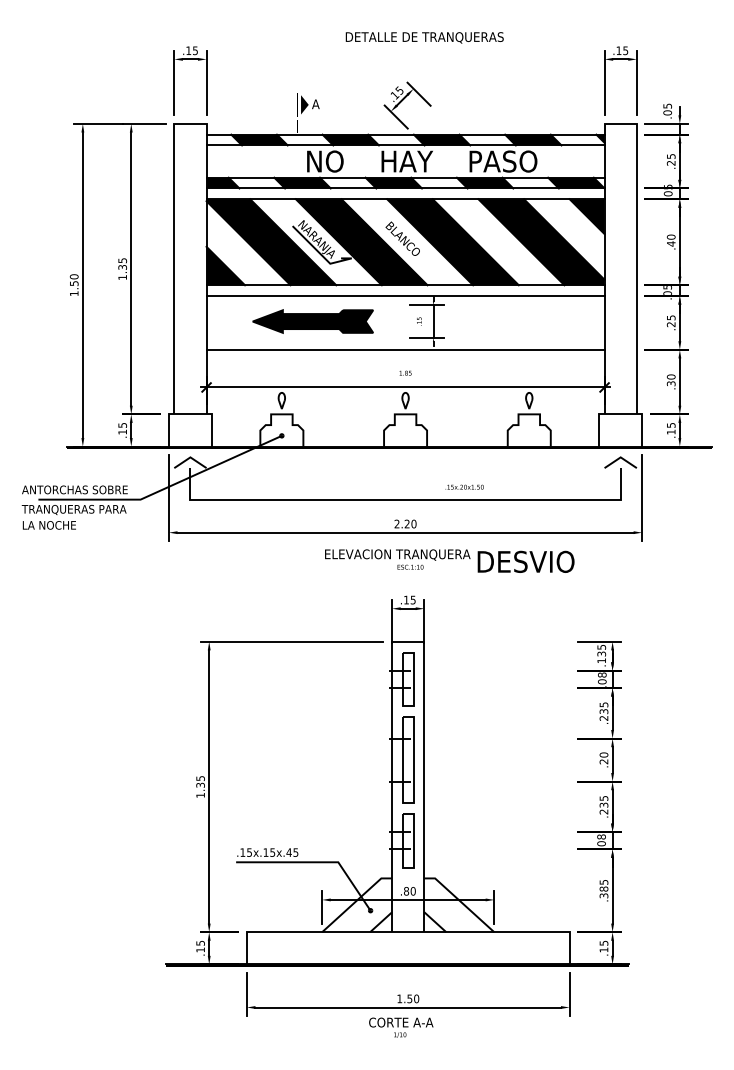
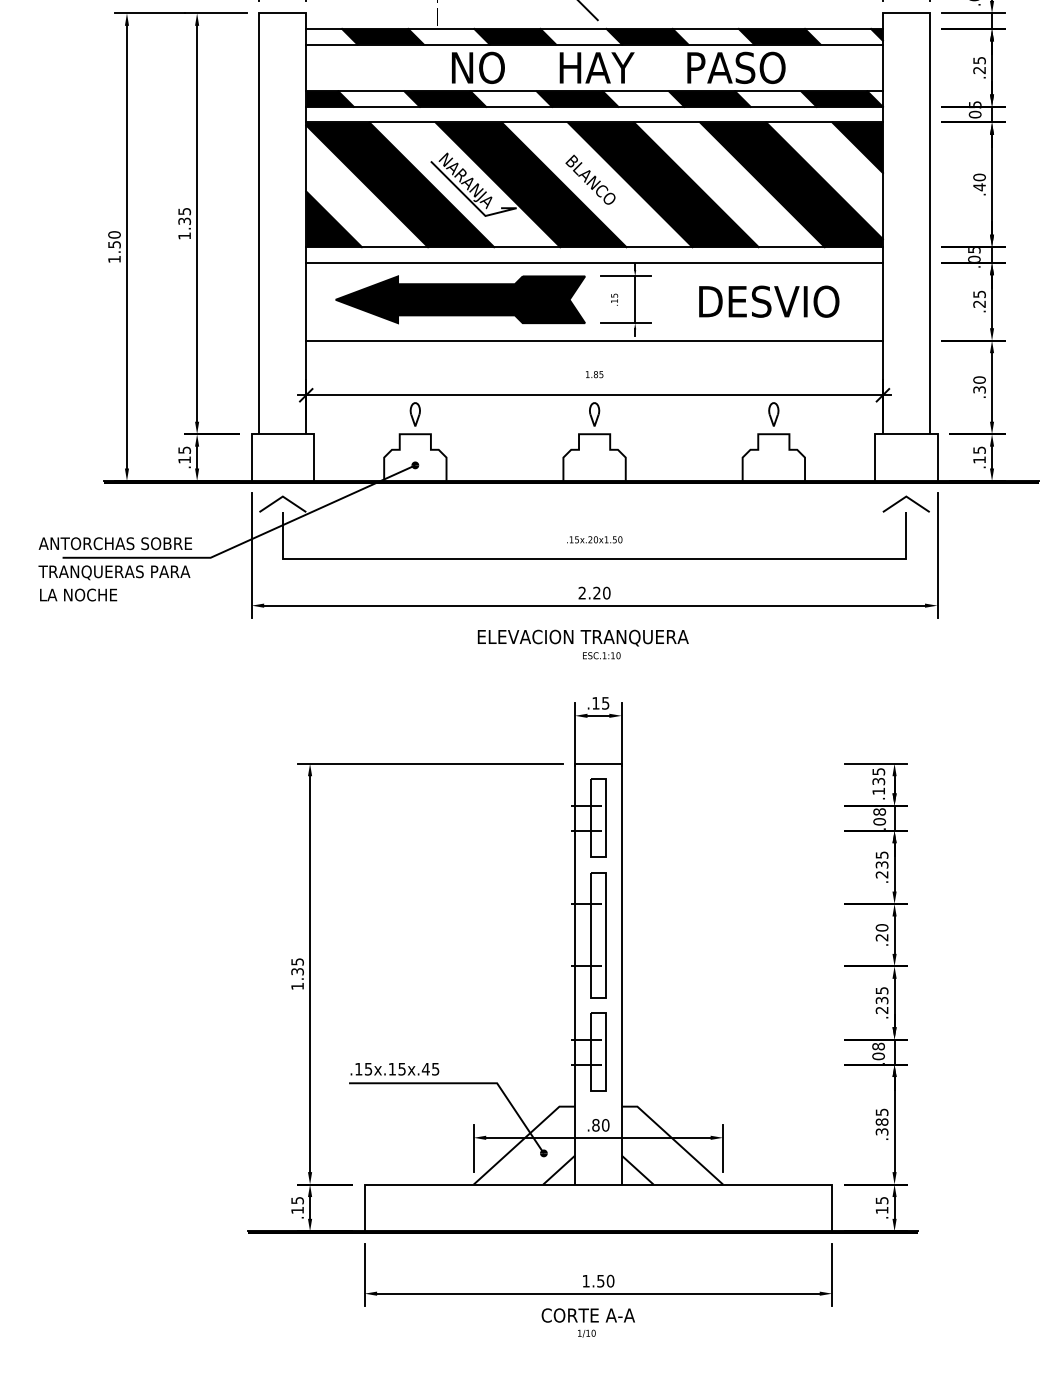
part: (312, 321) -> (459, 299), size x1.43
text: (464, 486) -> (594, 538), moved
text: (525, 561) -> (768, 301), moved

